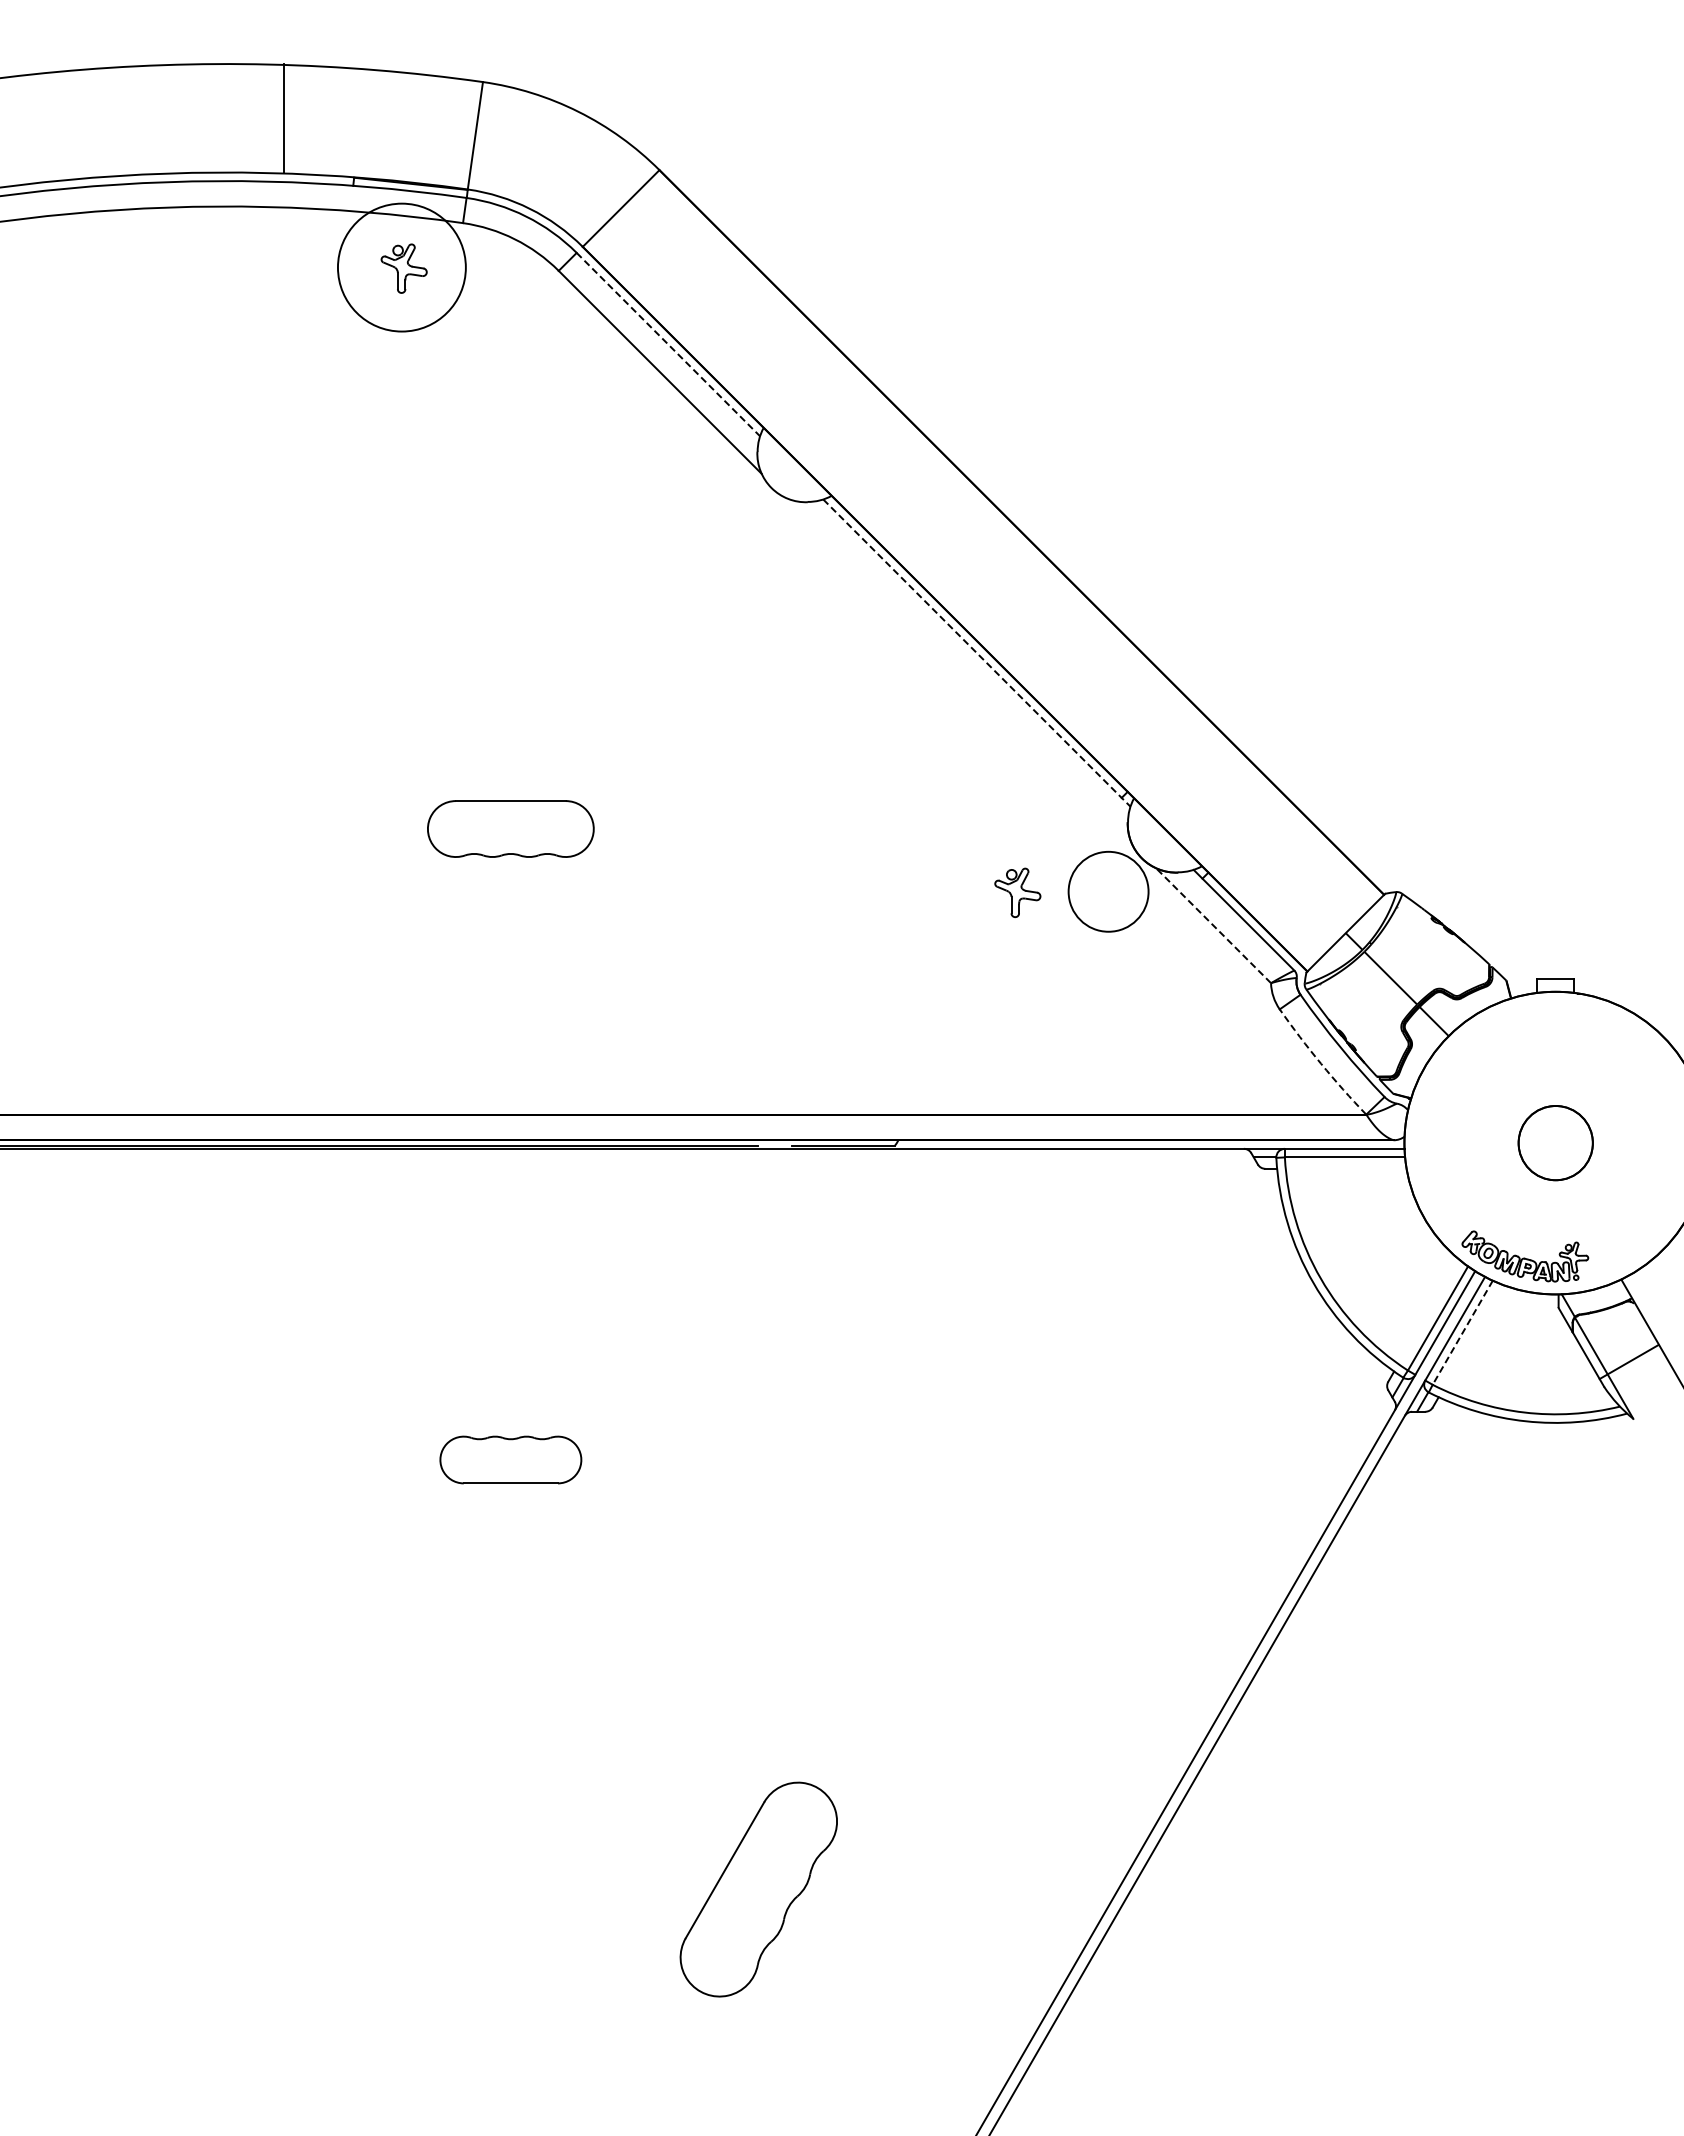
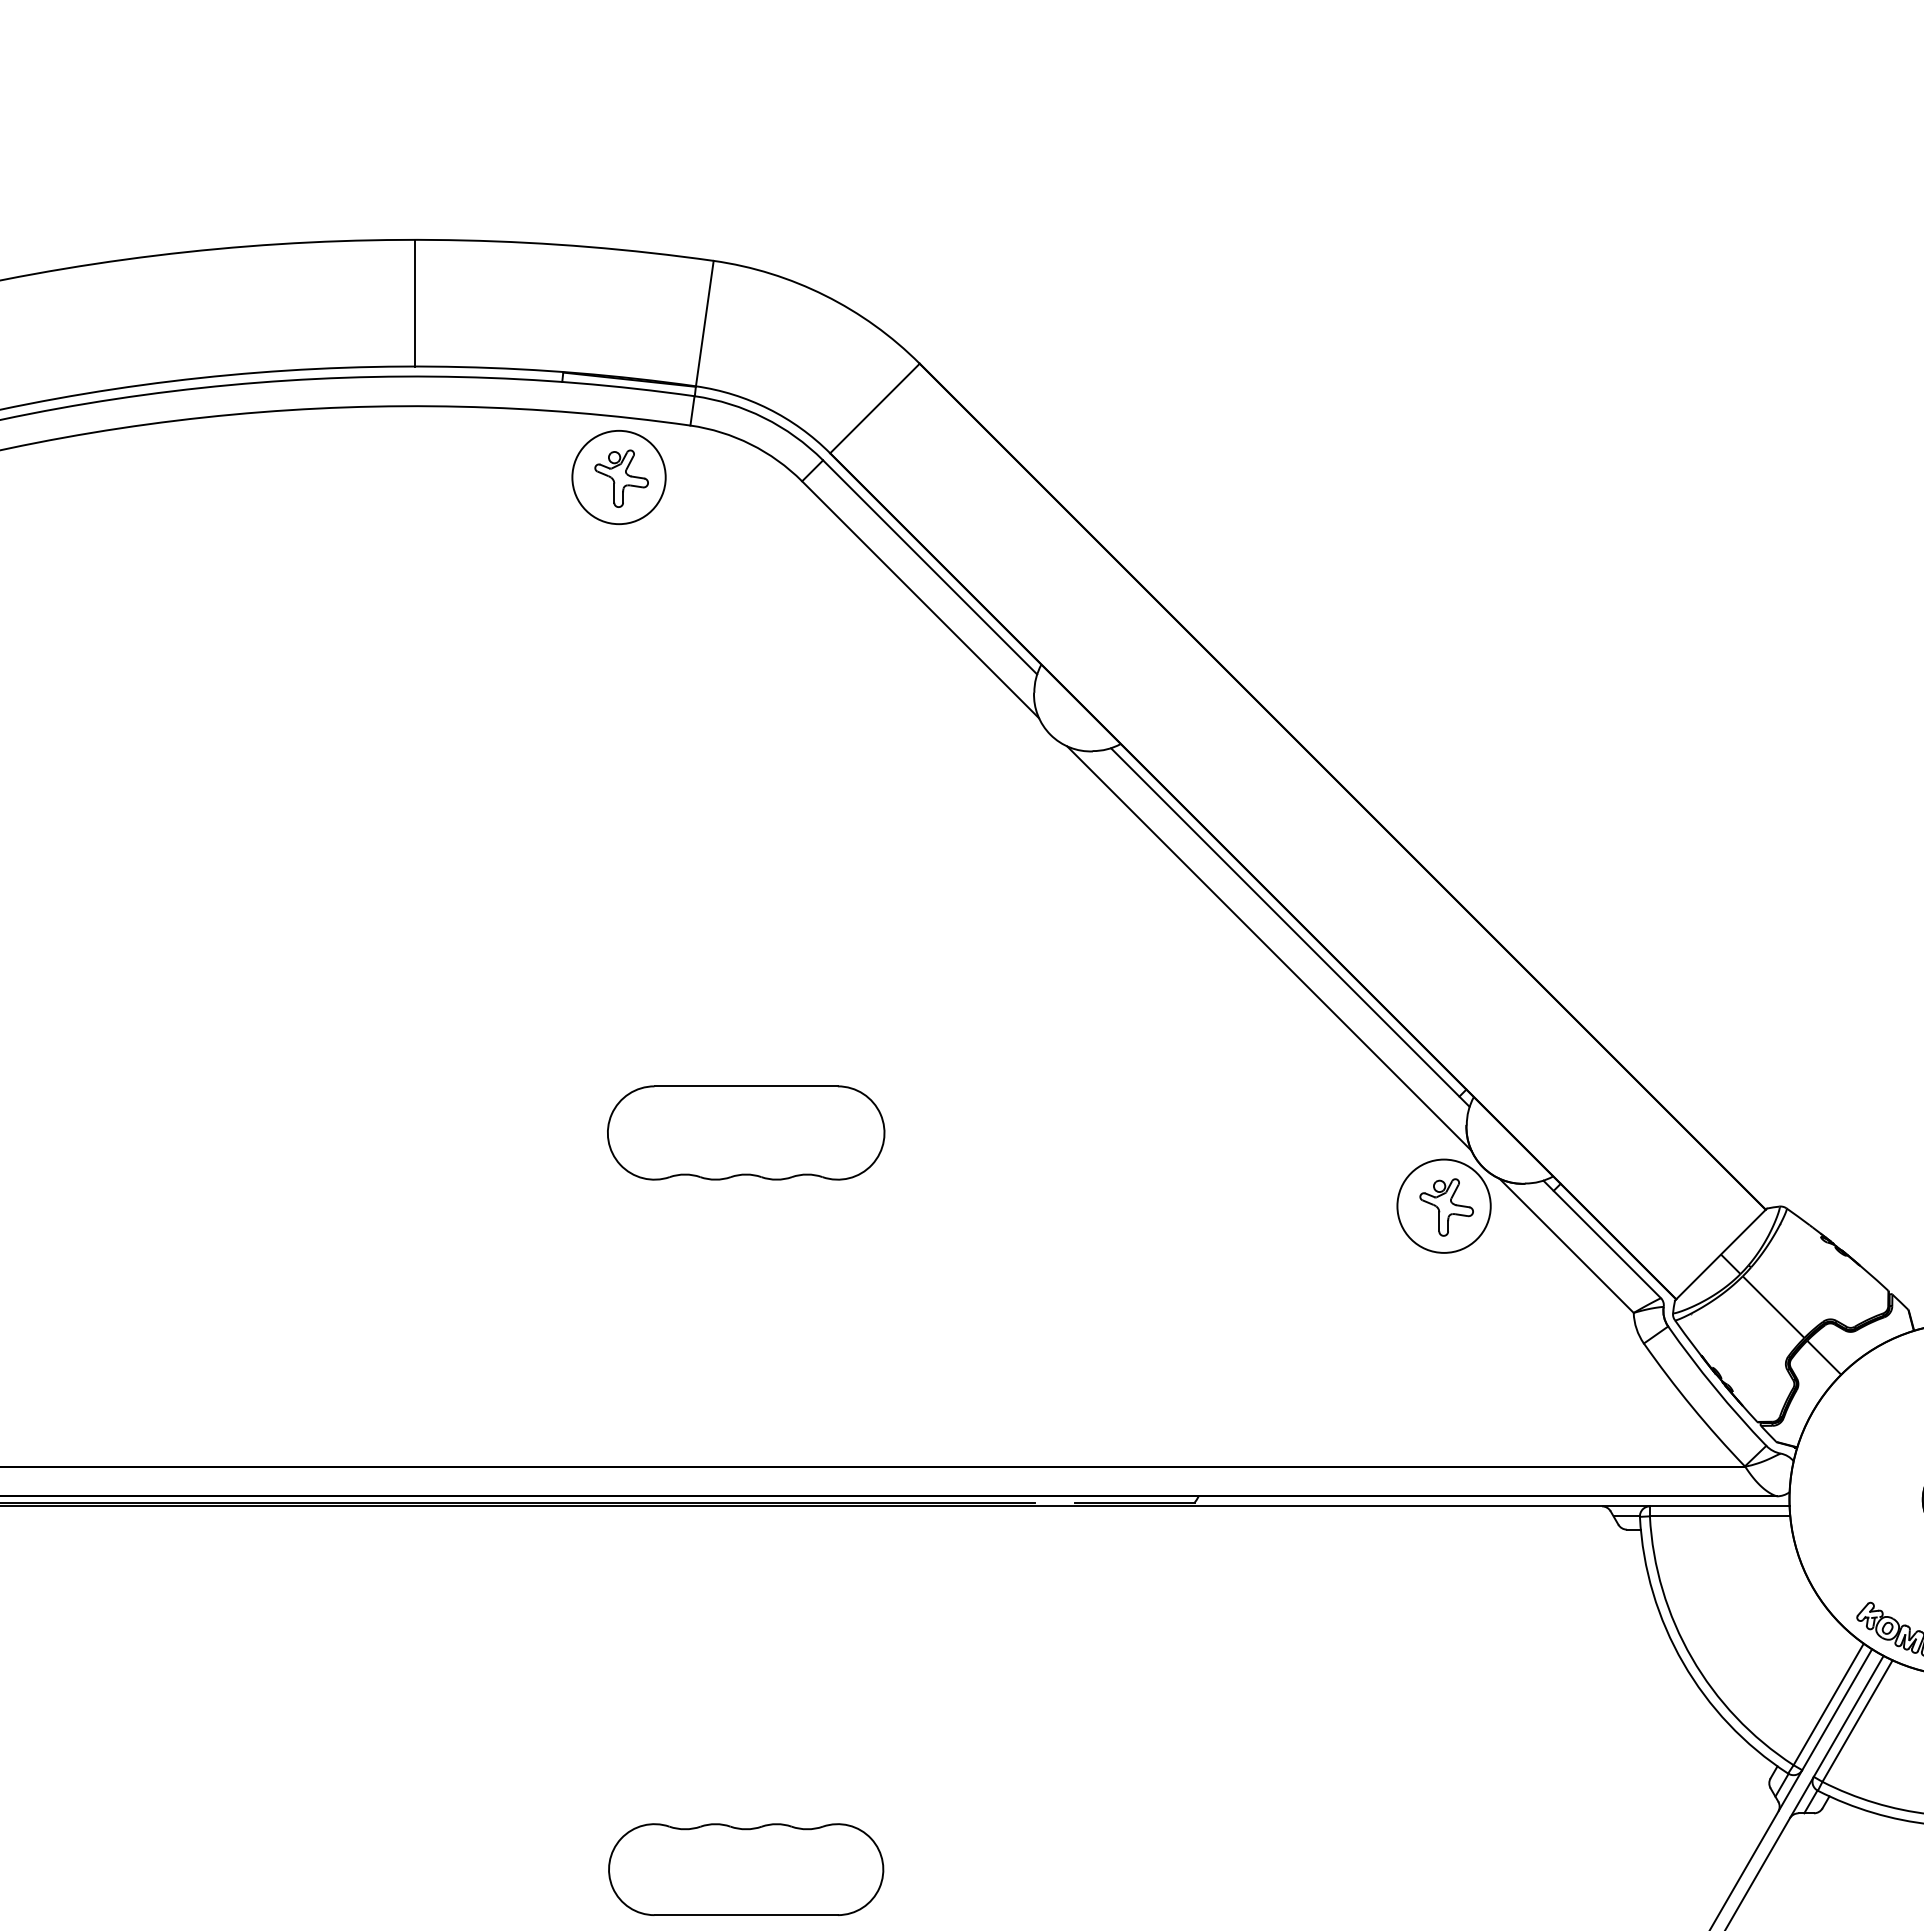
line: (283, 118) -> (414, 303), moved
circle: (401, 267) -> (618, 477), size x0.62
line: (668, 344) -> (930, 567), dashed -> solid
line: (977, 653) -> (1291, 928), dashed -> solid
line: (958, 670) -> (1268, 947), added
part: (510, 828) -> (745, 1132), size x1.43
part: (1017, 892) -> (1446, 1207), moved
line: (1213, 925) -> (1566, 1245), dashed -> solid
arc: (1321, 1063) -> (1692, 1406), dashed -> solid
line: (1462, 1333) -> (1857, 1721), dashed -> solid
part: (510, 1459) -> (745, 1869), size x1.67

